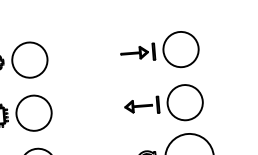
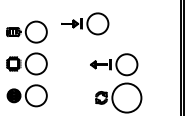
part: (160, 50) -> (85, 23), moved

